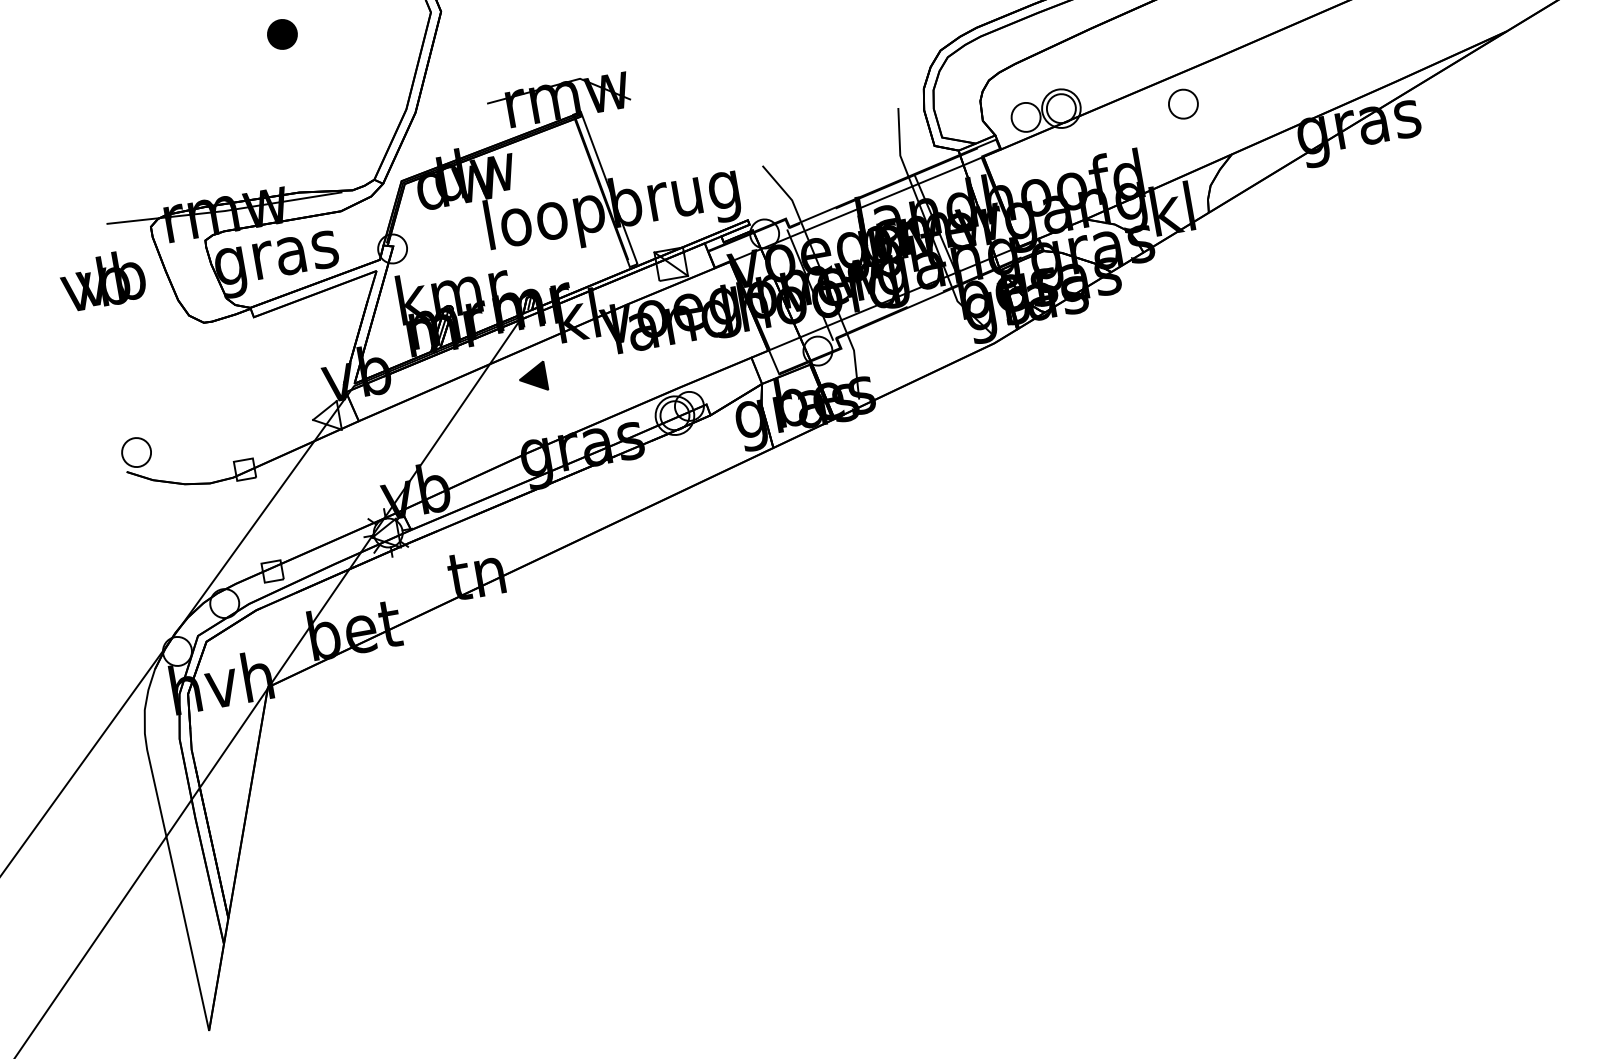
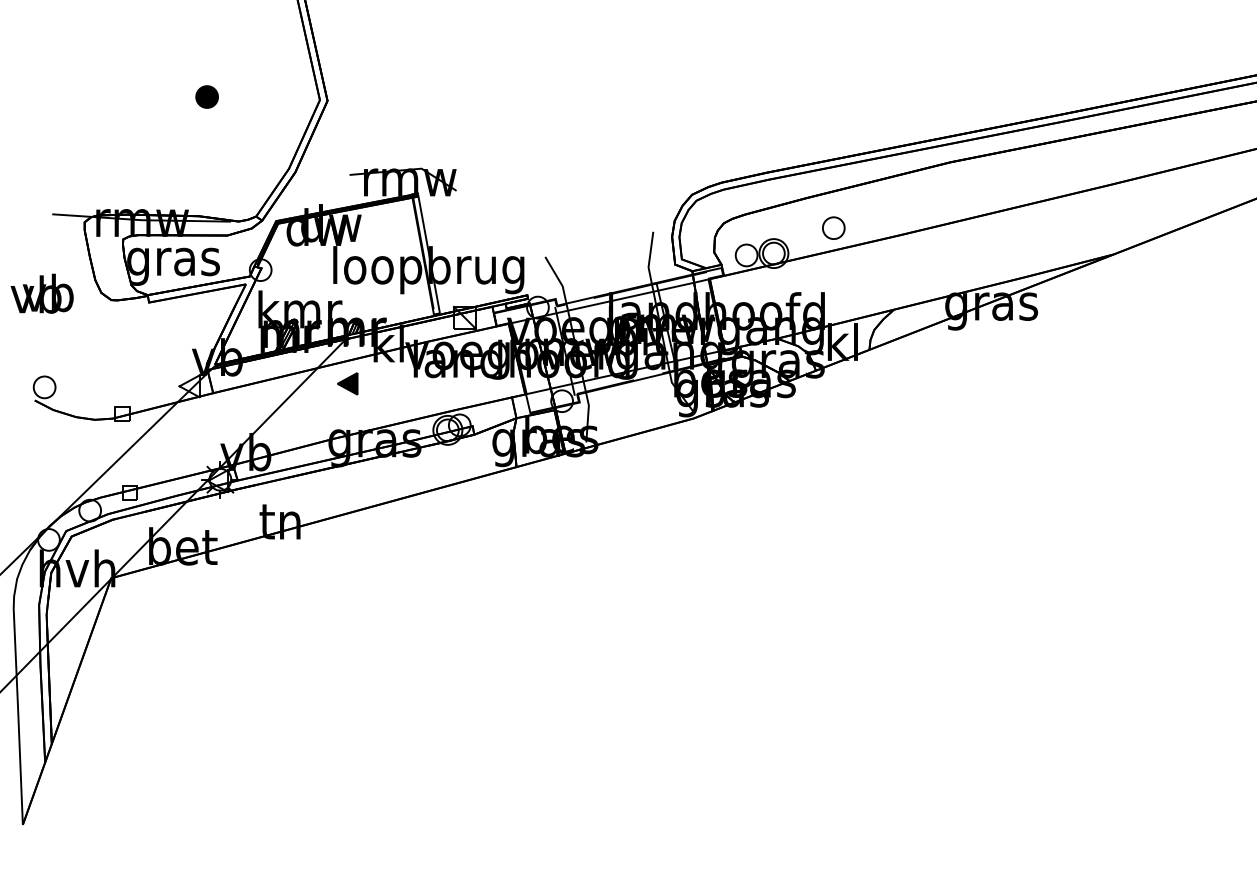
part: (1182, 103) -> (833, 227), moved
text: (101, 280) -> (41, 293), moved

